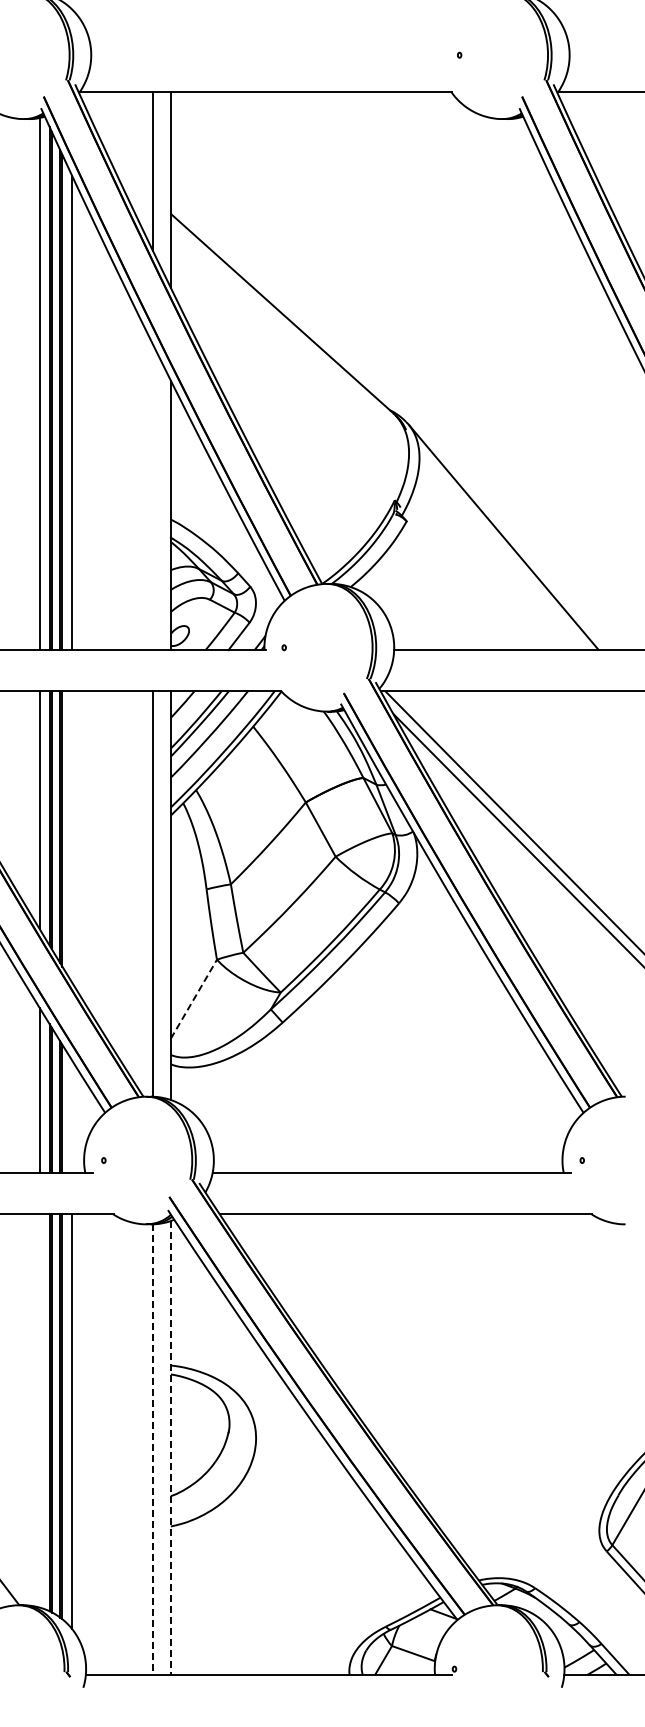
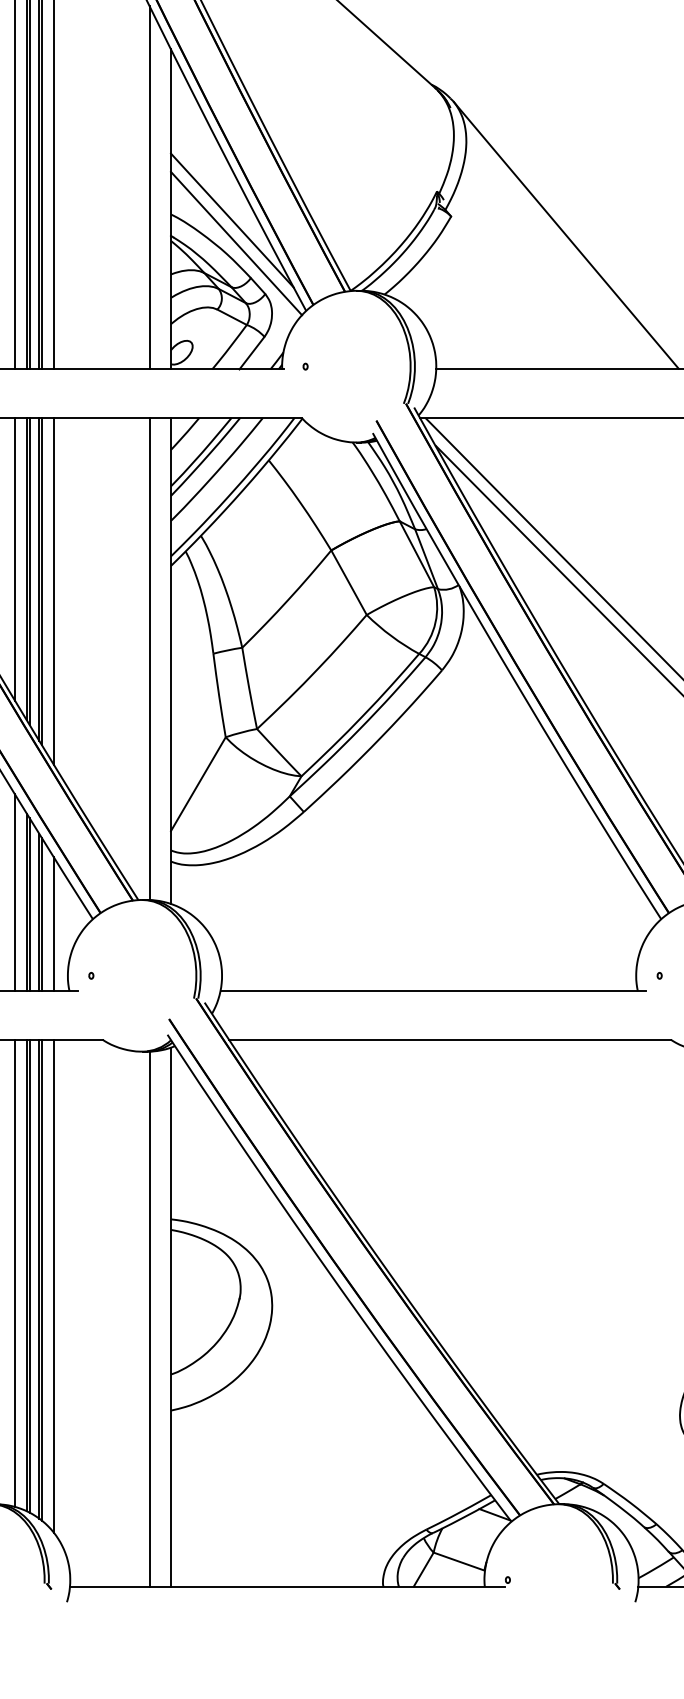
line: (153, 497) -> (150, 188), added
line: (222, 524) -> (232, 220), added
line: (225, 543) -> (235, 242), added
line: (72, 836) -> (54, 590), added
line: (193, 999) -> (197, 784), dashed -> solid
line: (72, 1116) -> (54, 923), added
line: (39, 1410) -> (14, 1272), added
line: (170, 1447) -> (170, 1316), dashed -> solid
line: (153, 1449) -> (150, 1319), dashed -> solid

